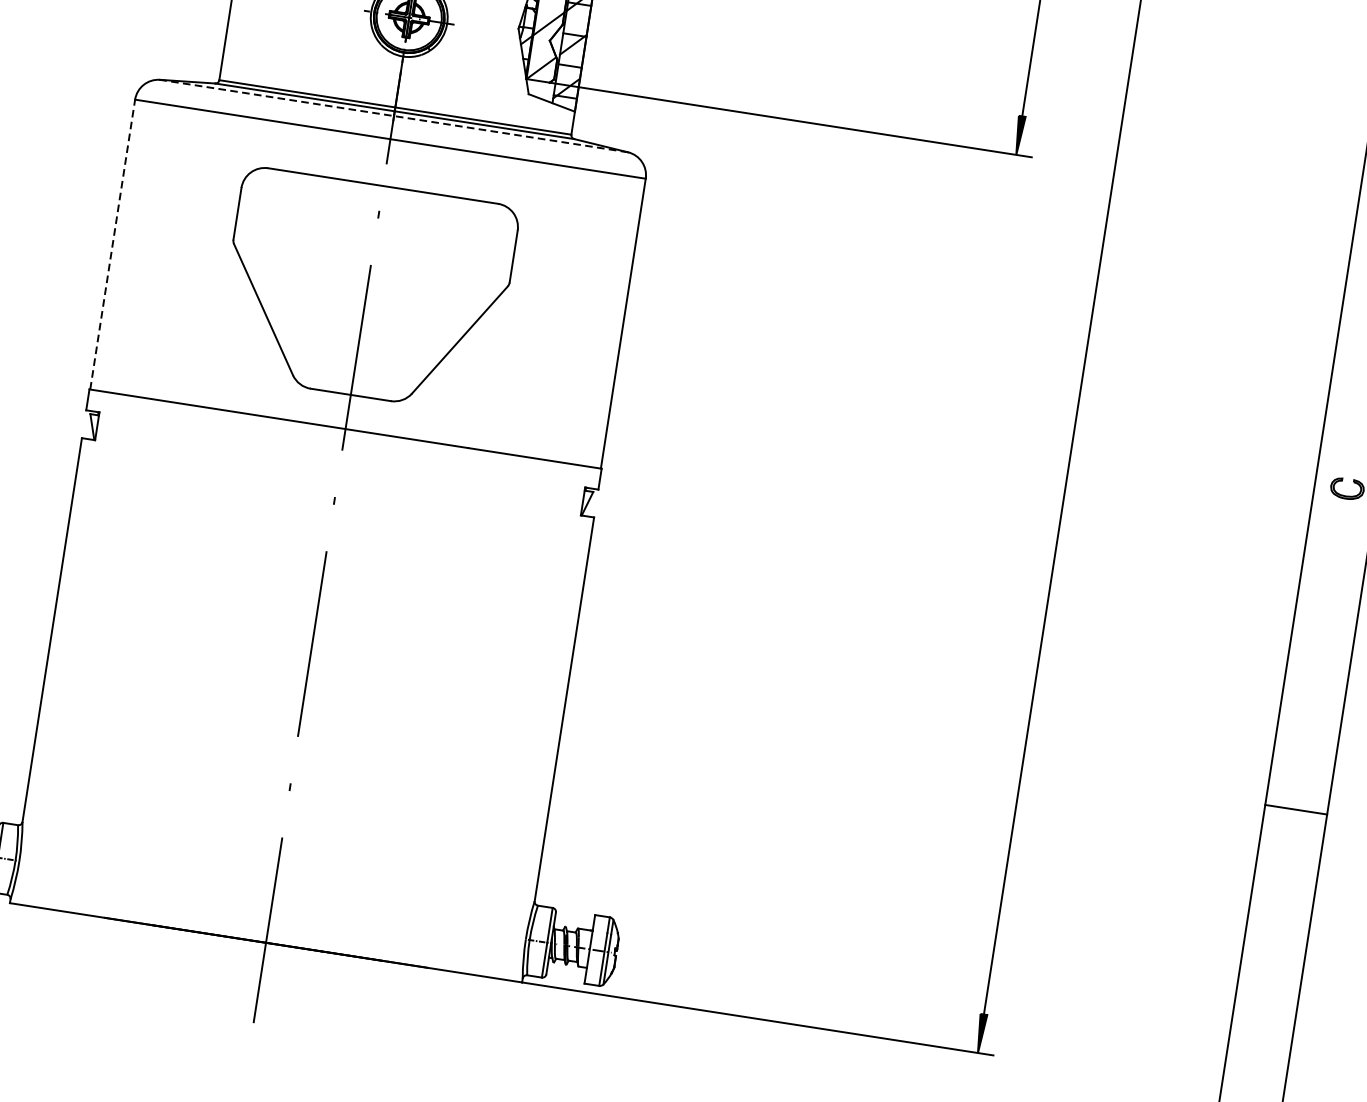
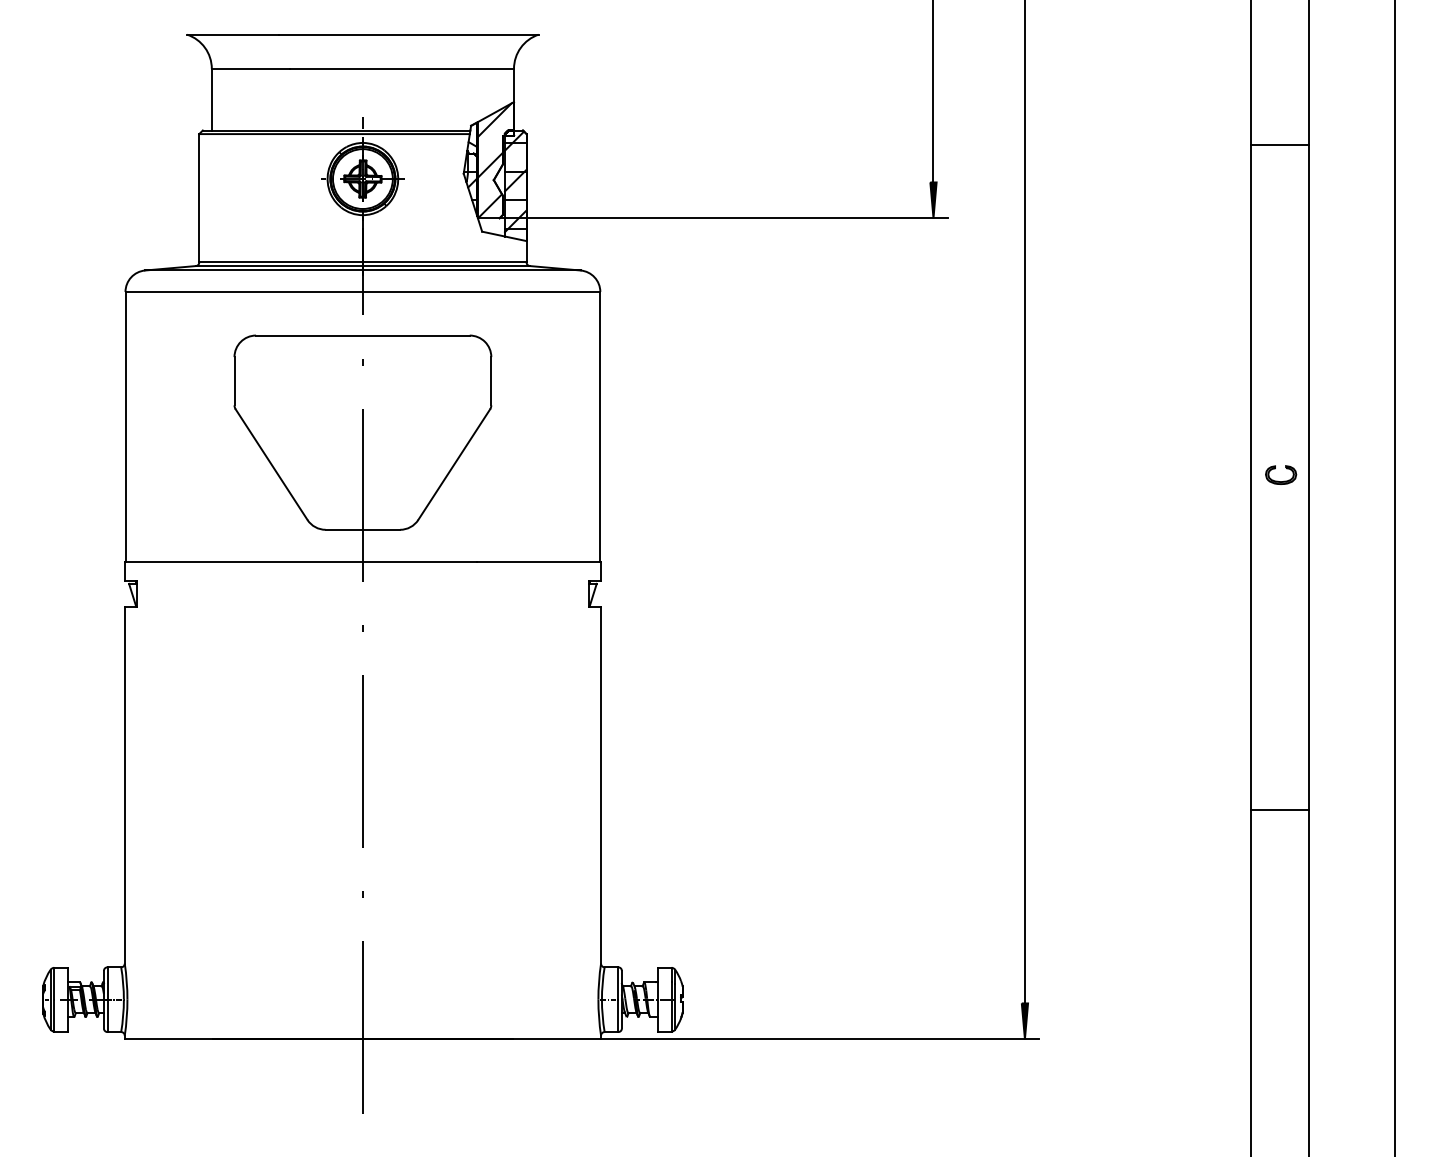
line: (393, 116) -> (362, 270), dashed -> solid
line: (112, 244) -> (125, 426), dashed -> solid
line: (1295, 809) -> (1279, 809), moved

